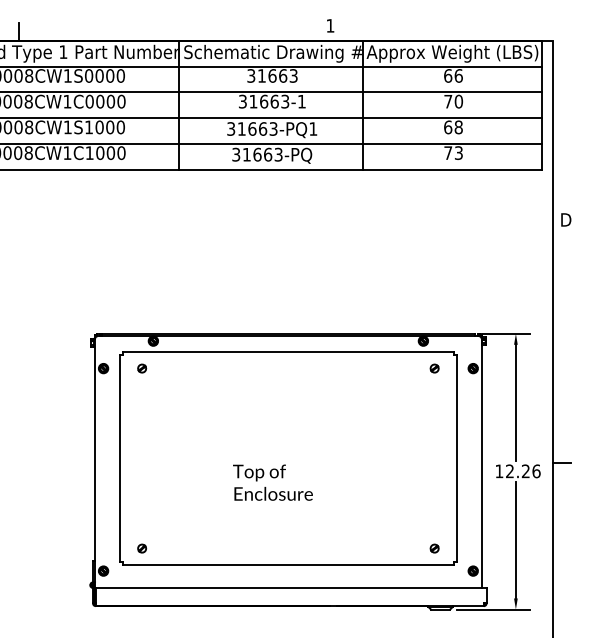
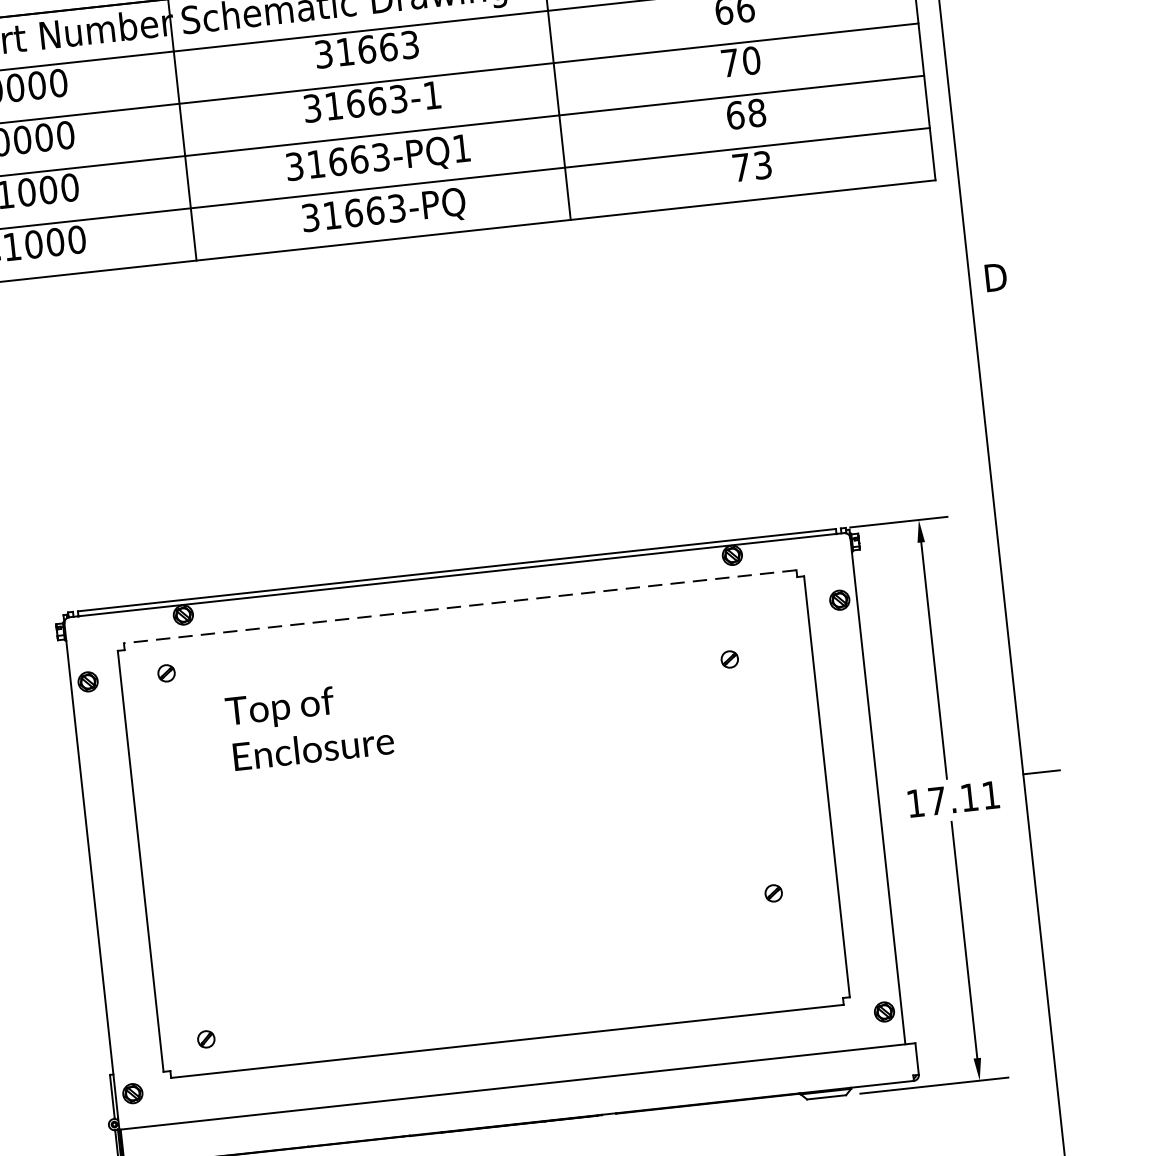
line: (287, 351) -> (458, 606), solid -> dashed
part: (434, 368) -> (729, 659), moved
text: (523, 471) -> (964, 798), 12.26 -> 17.11
text: (272, 482) -> (308, 725), moved
part: (434, 548) -> (773, 893), moved

